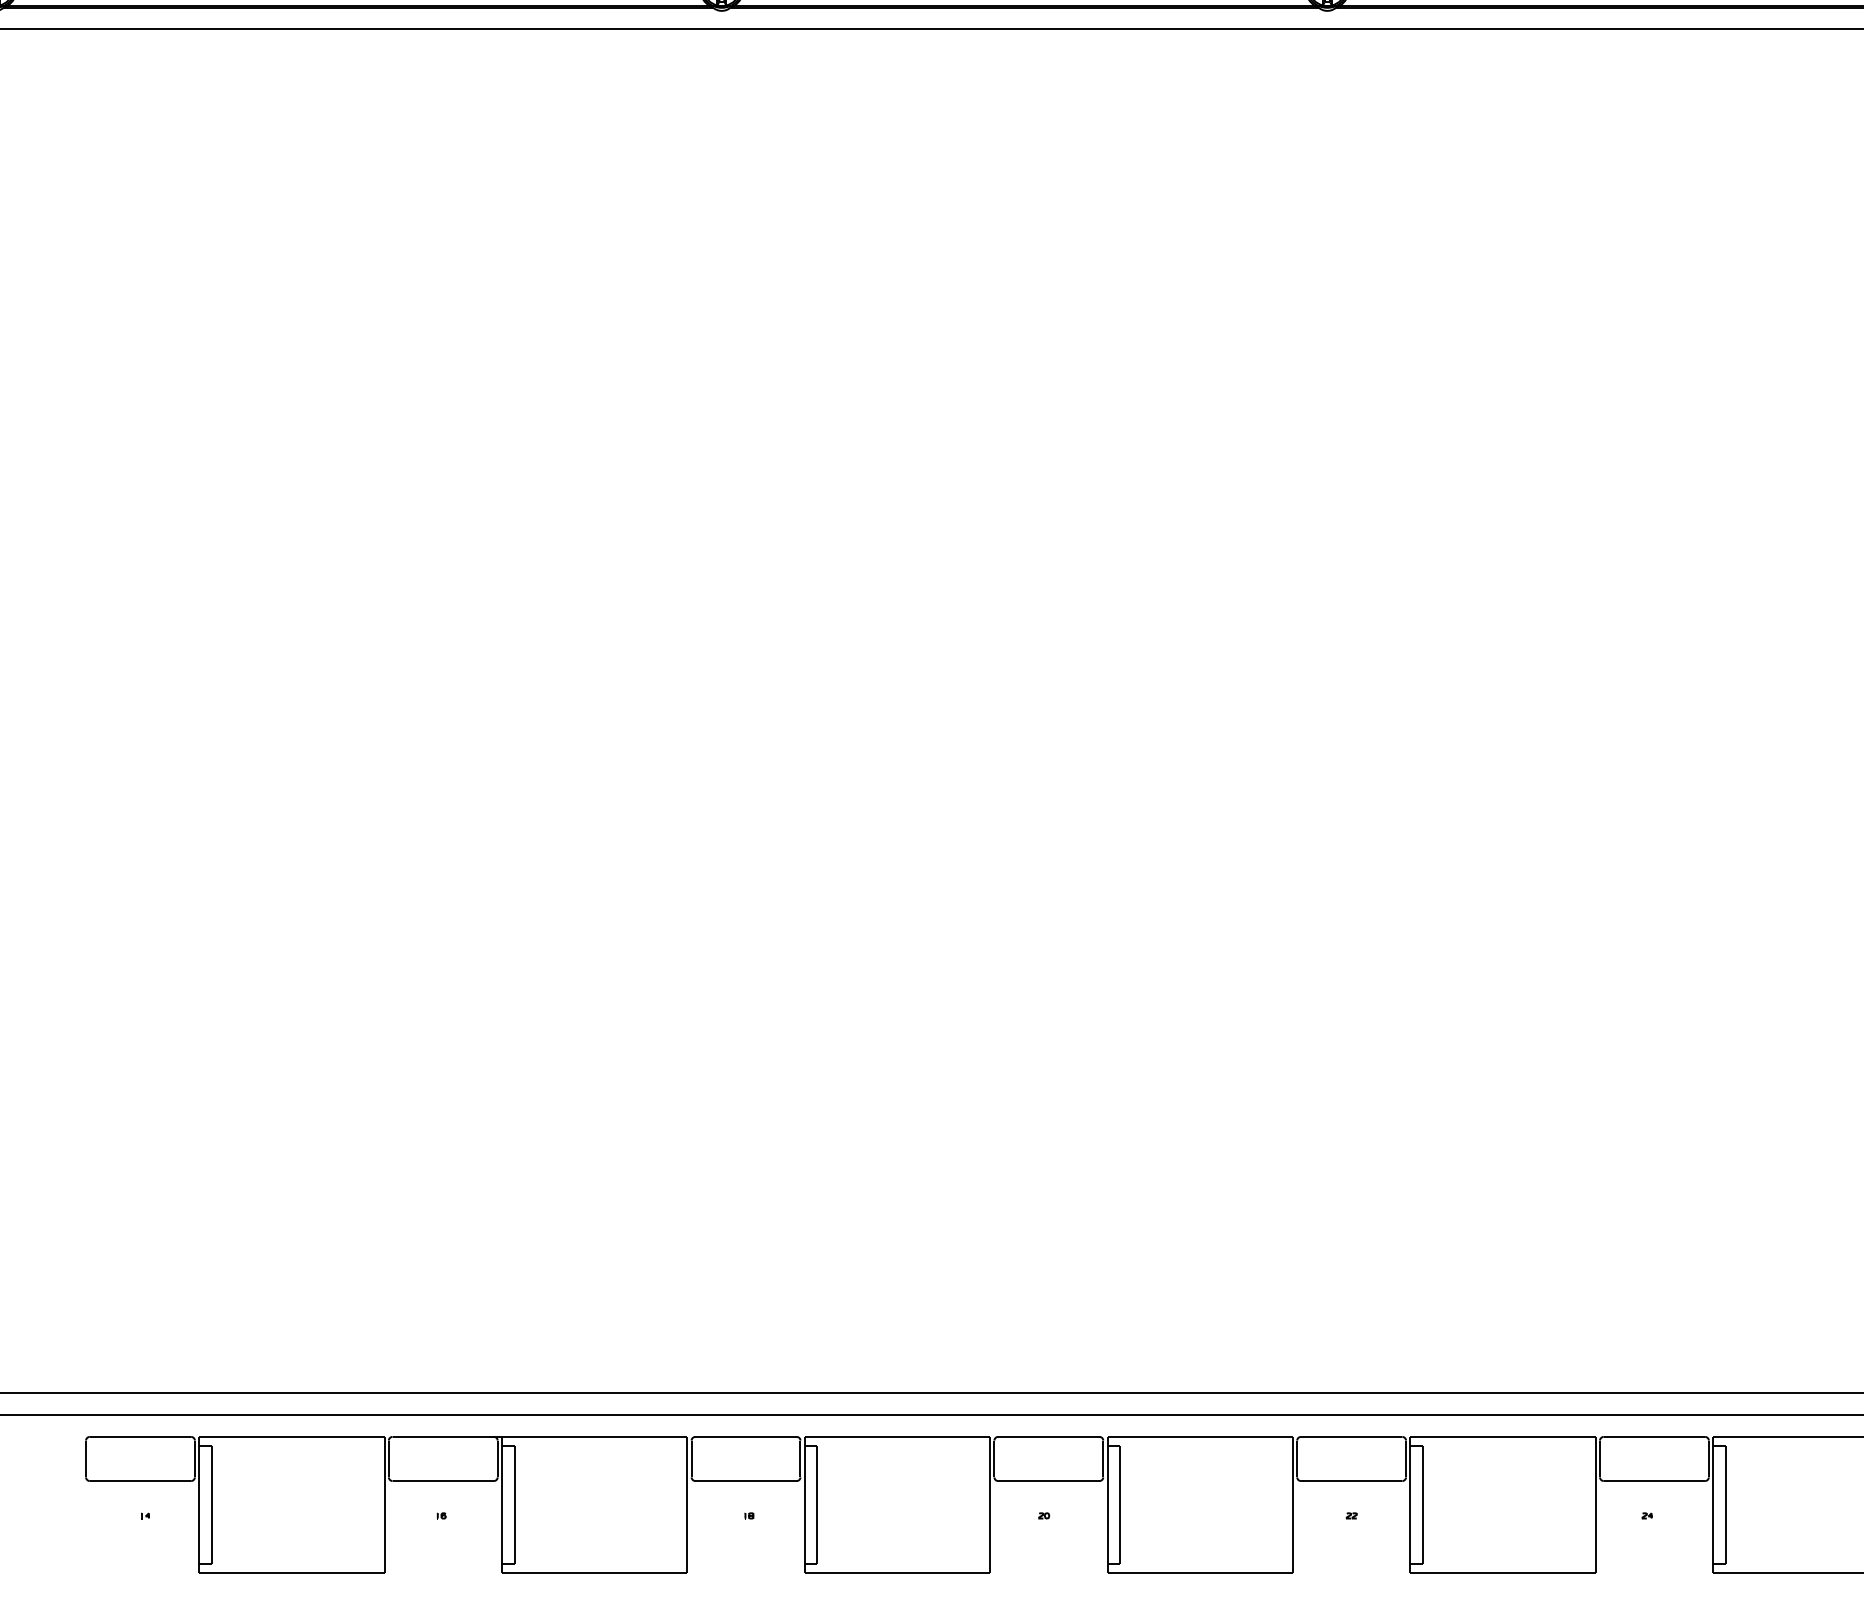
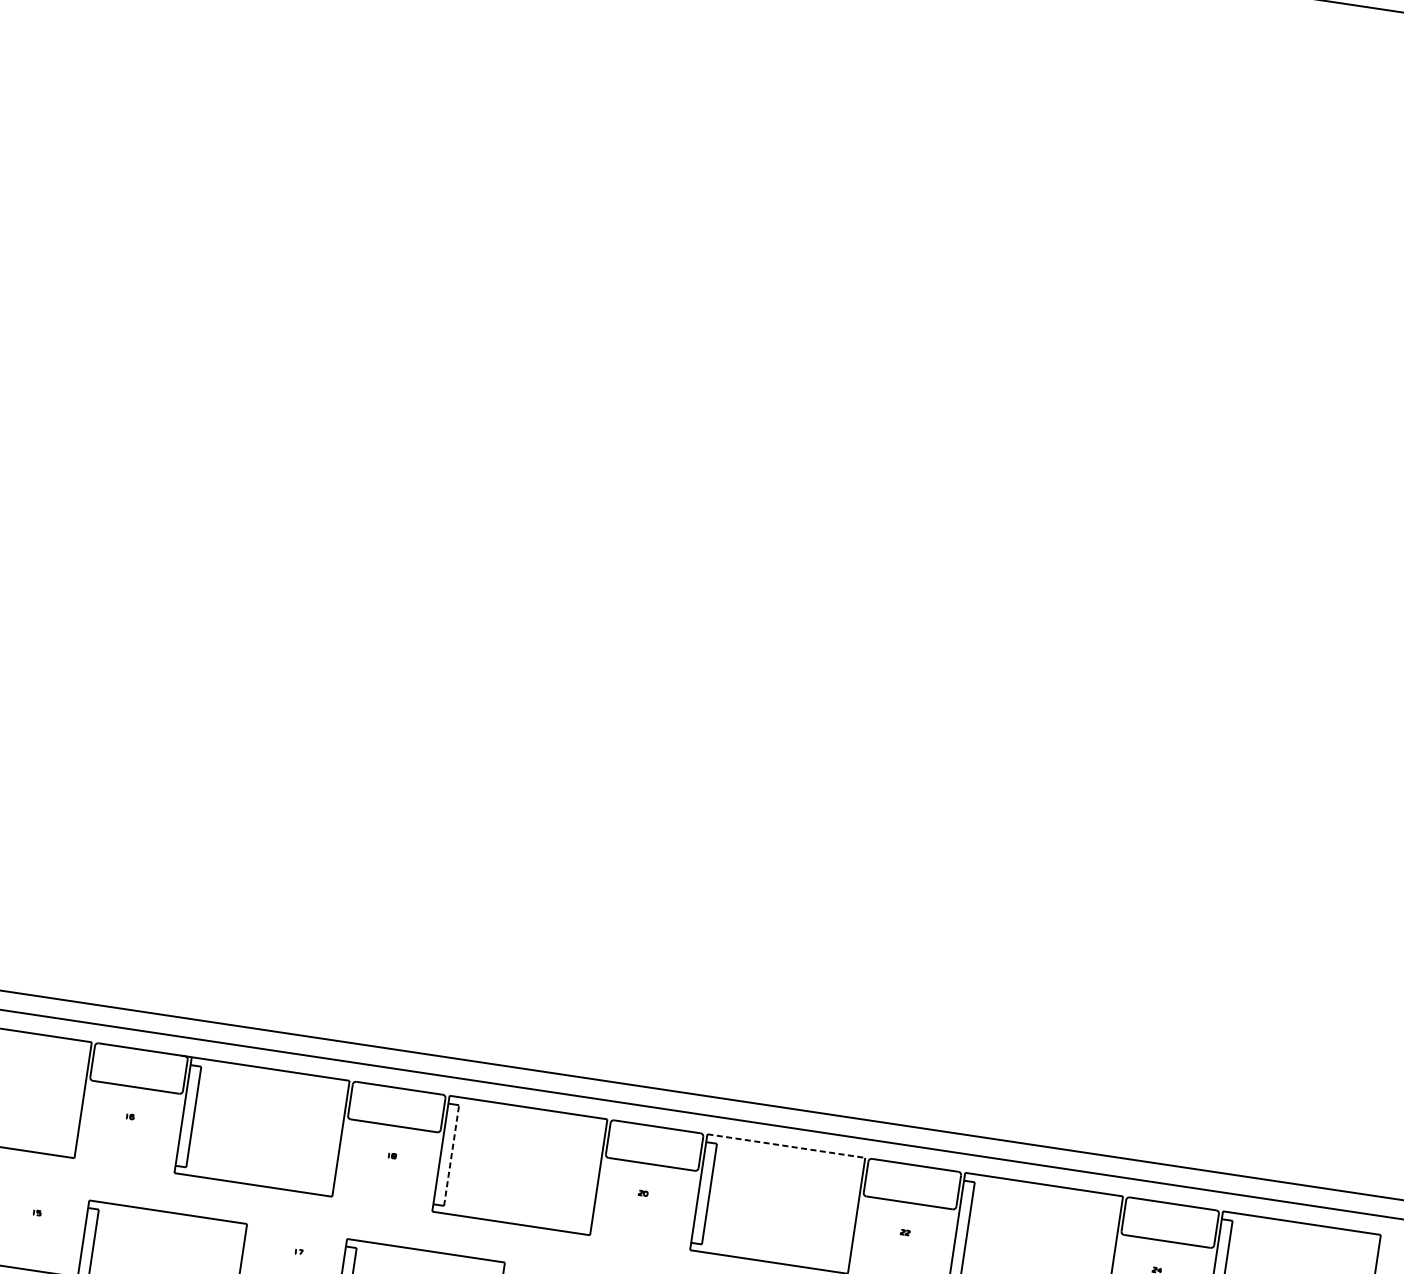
line: (1200, 1436) -> (786, 1145), solid -> dashed
line: (817, 1504) -> (451, 1154), solid -> dashed

